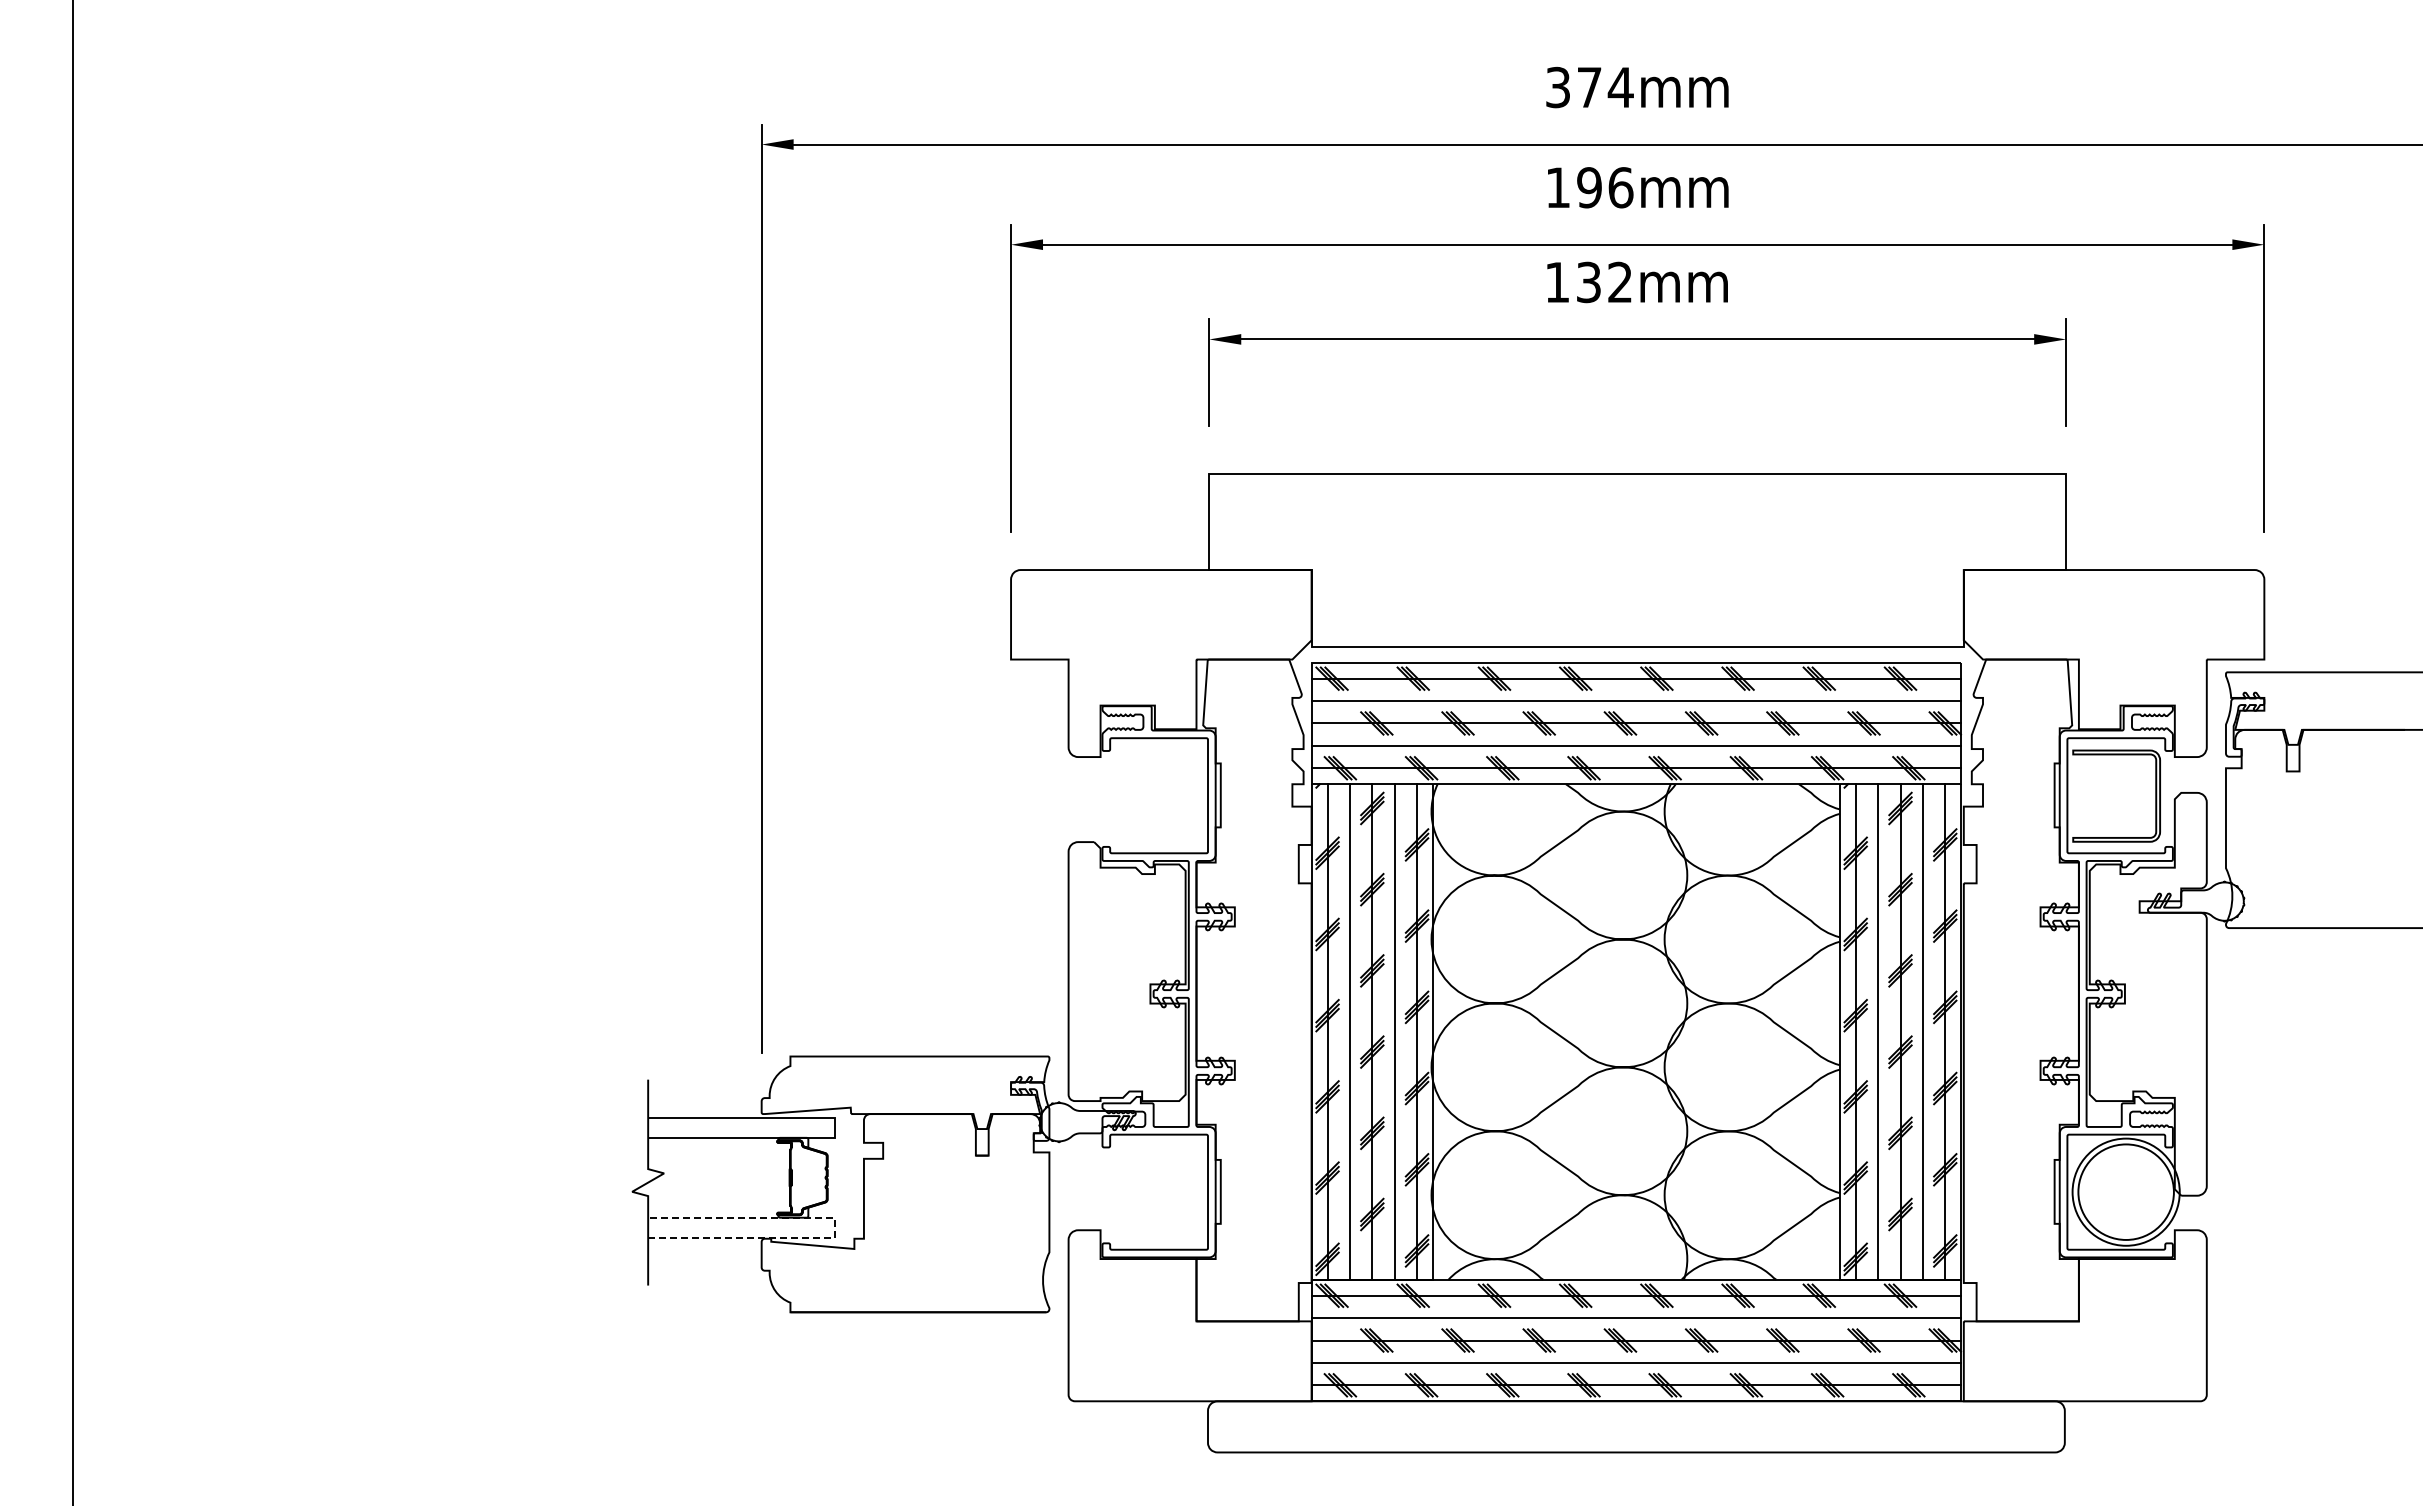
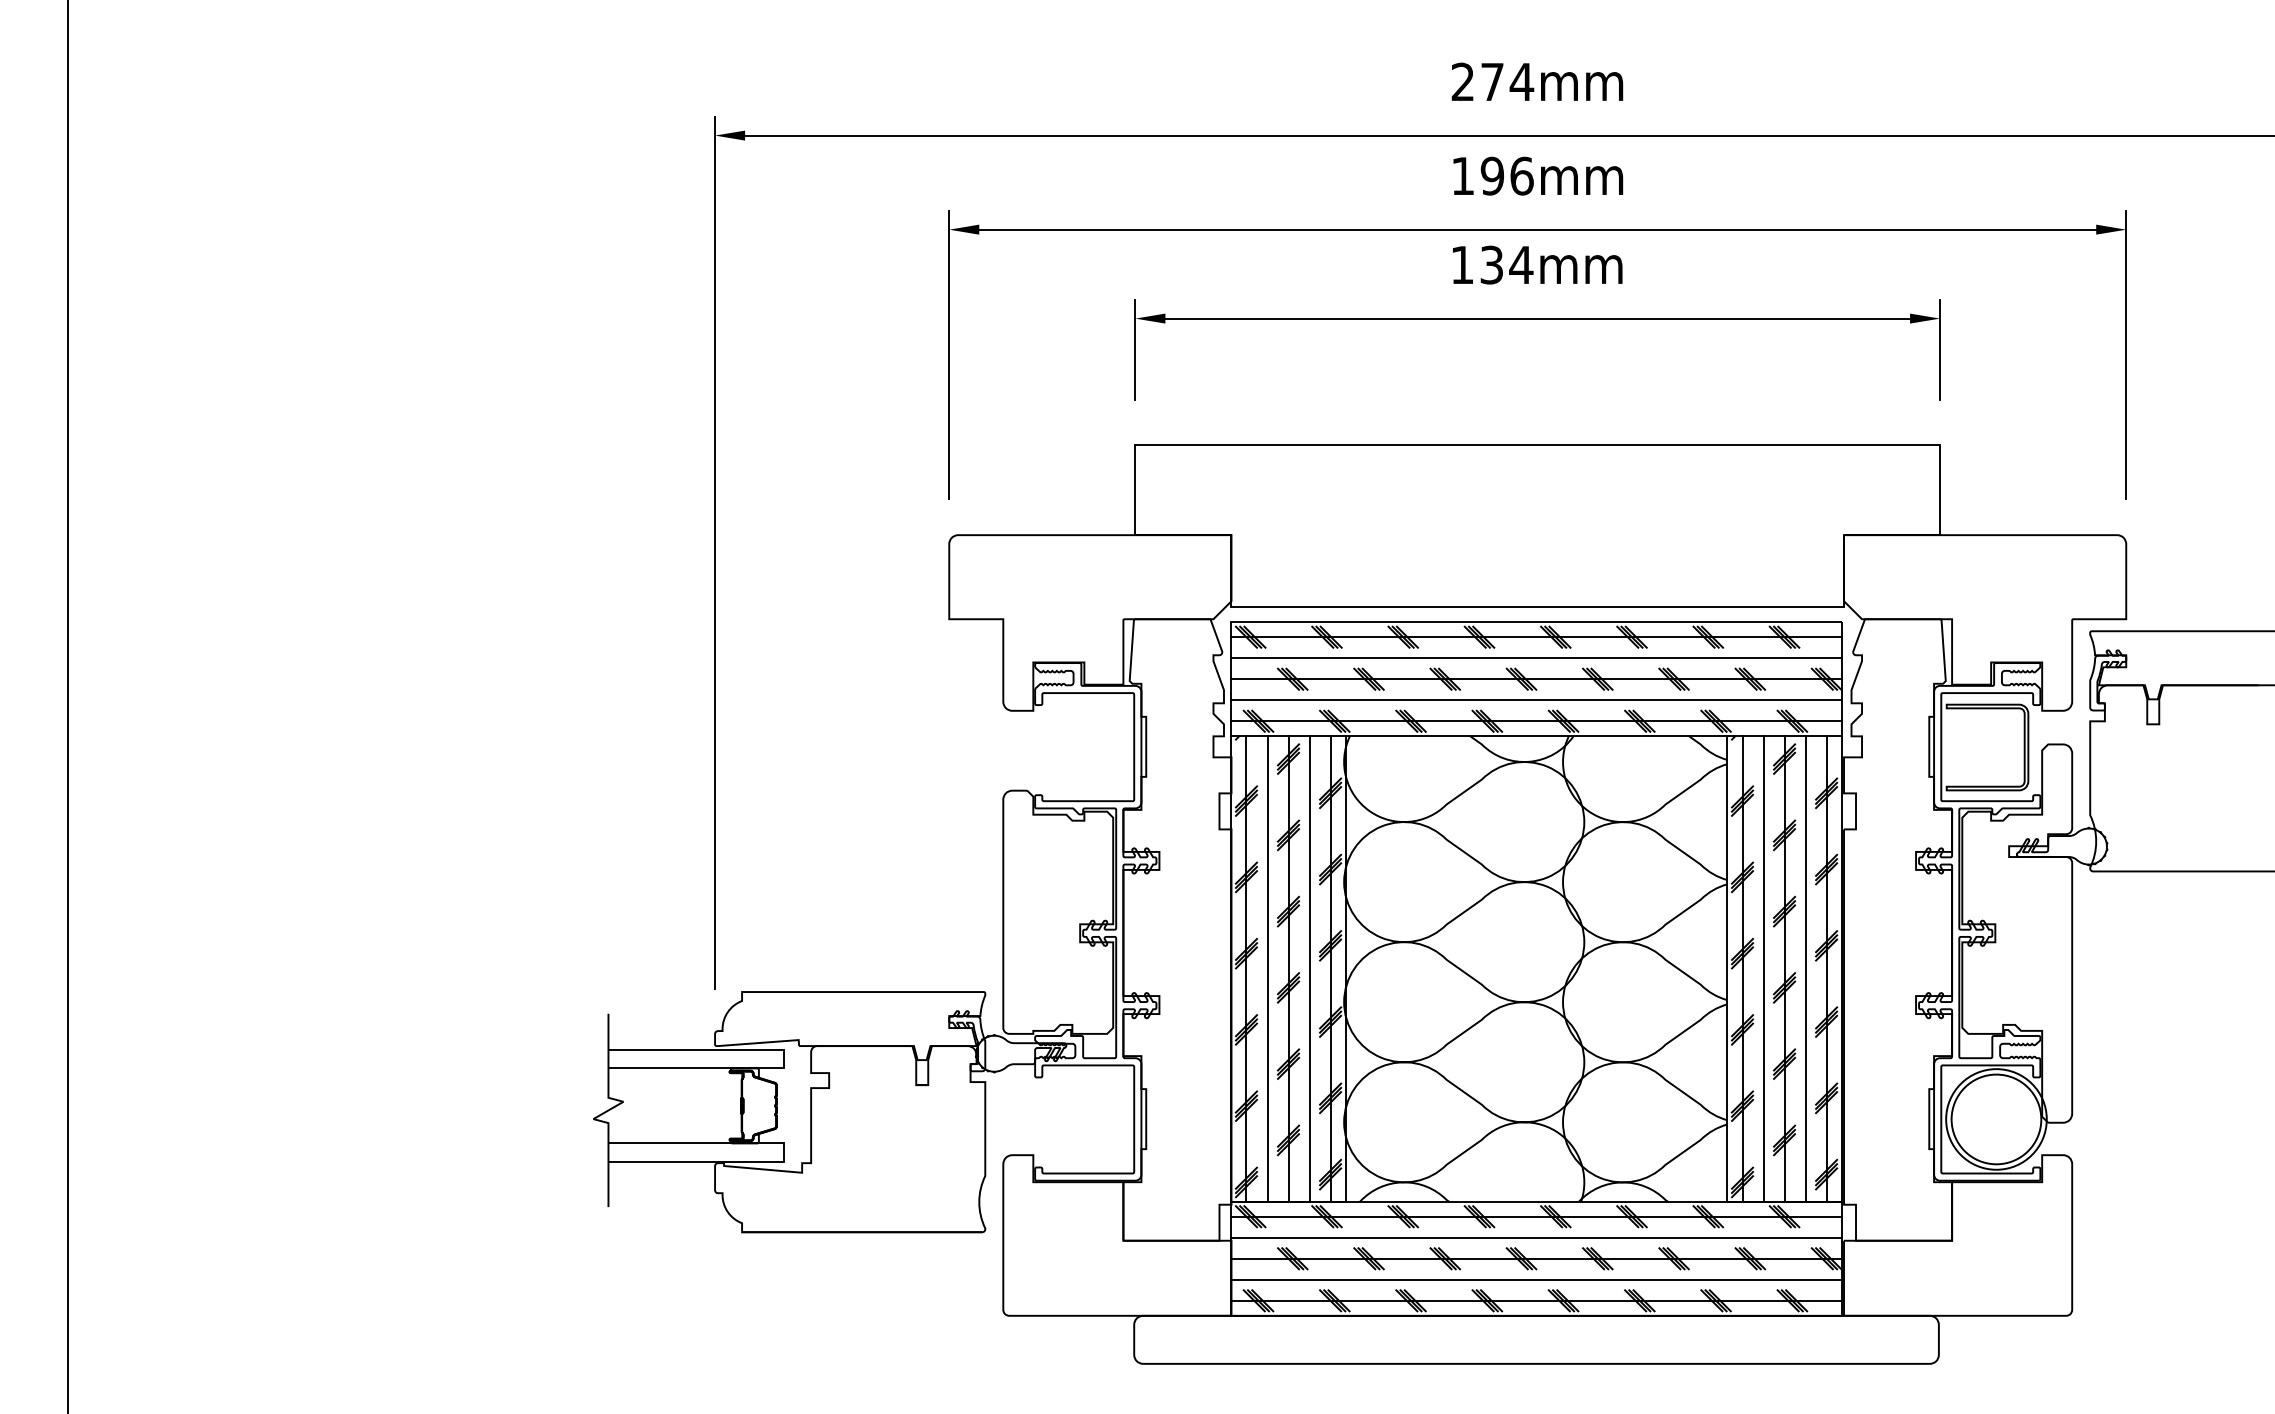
text: (1557, 87) -> (1462, 82), 374mm -> 274mm
text: (1620, 281) -> (1521, 264), 132mm -> 134mm
line: (834, 1227) -> (783, 1152), dashed -> solid

